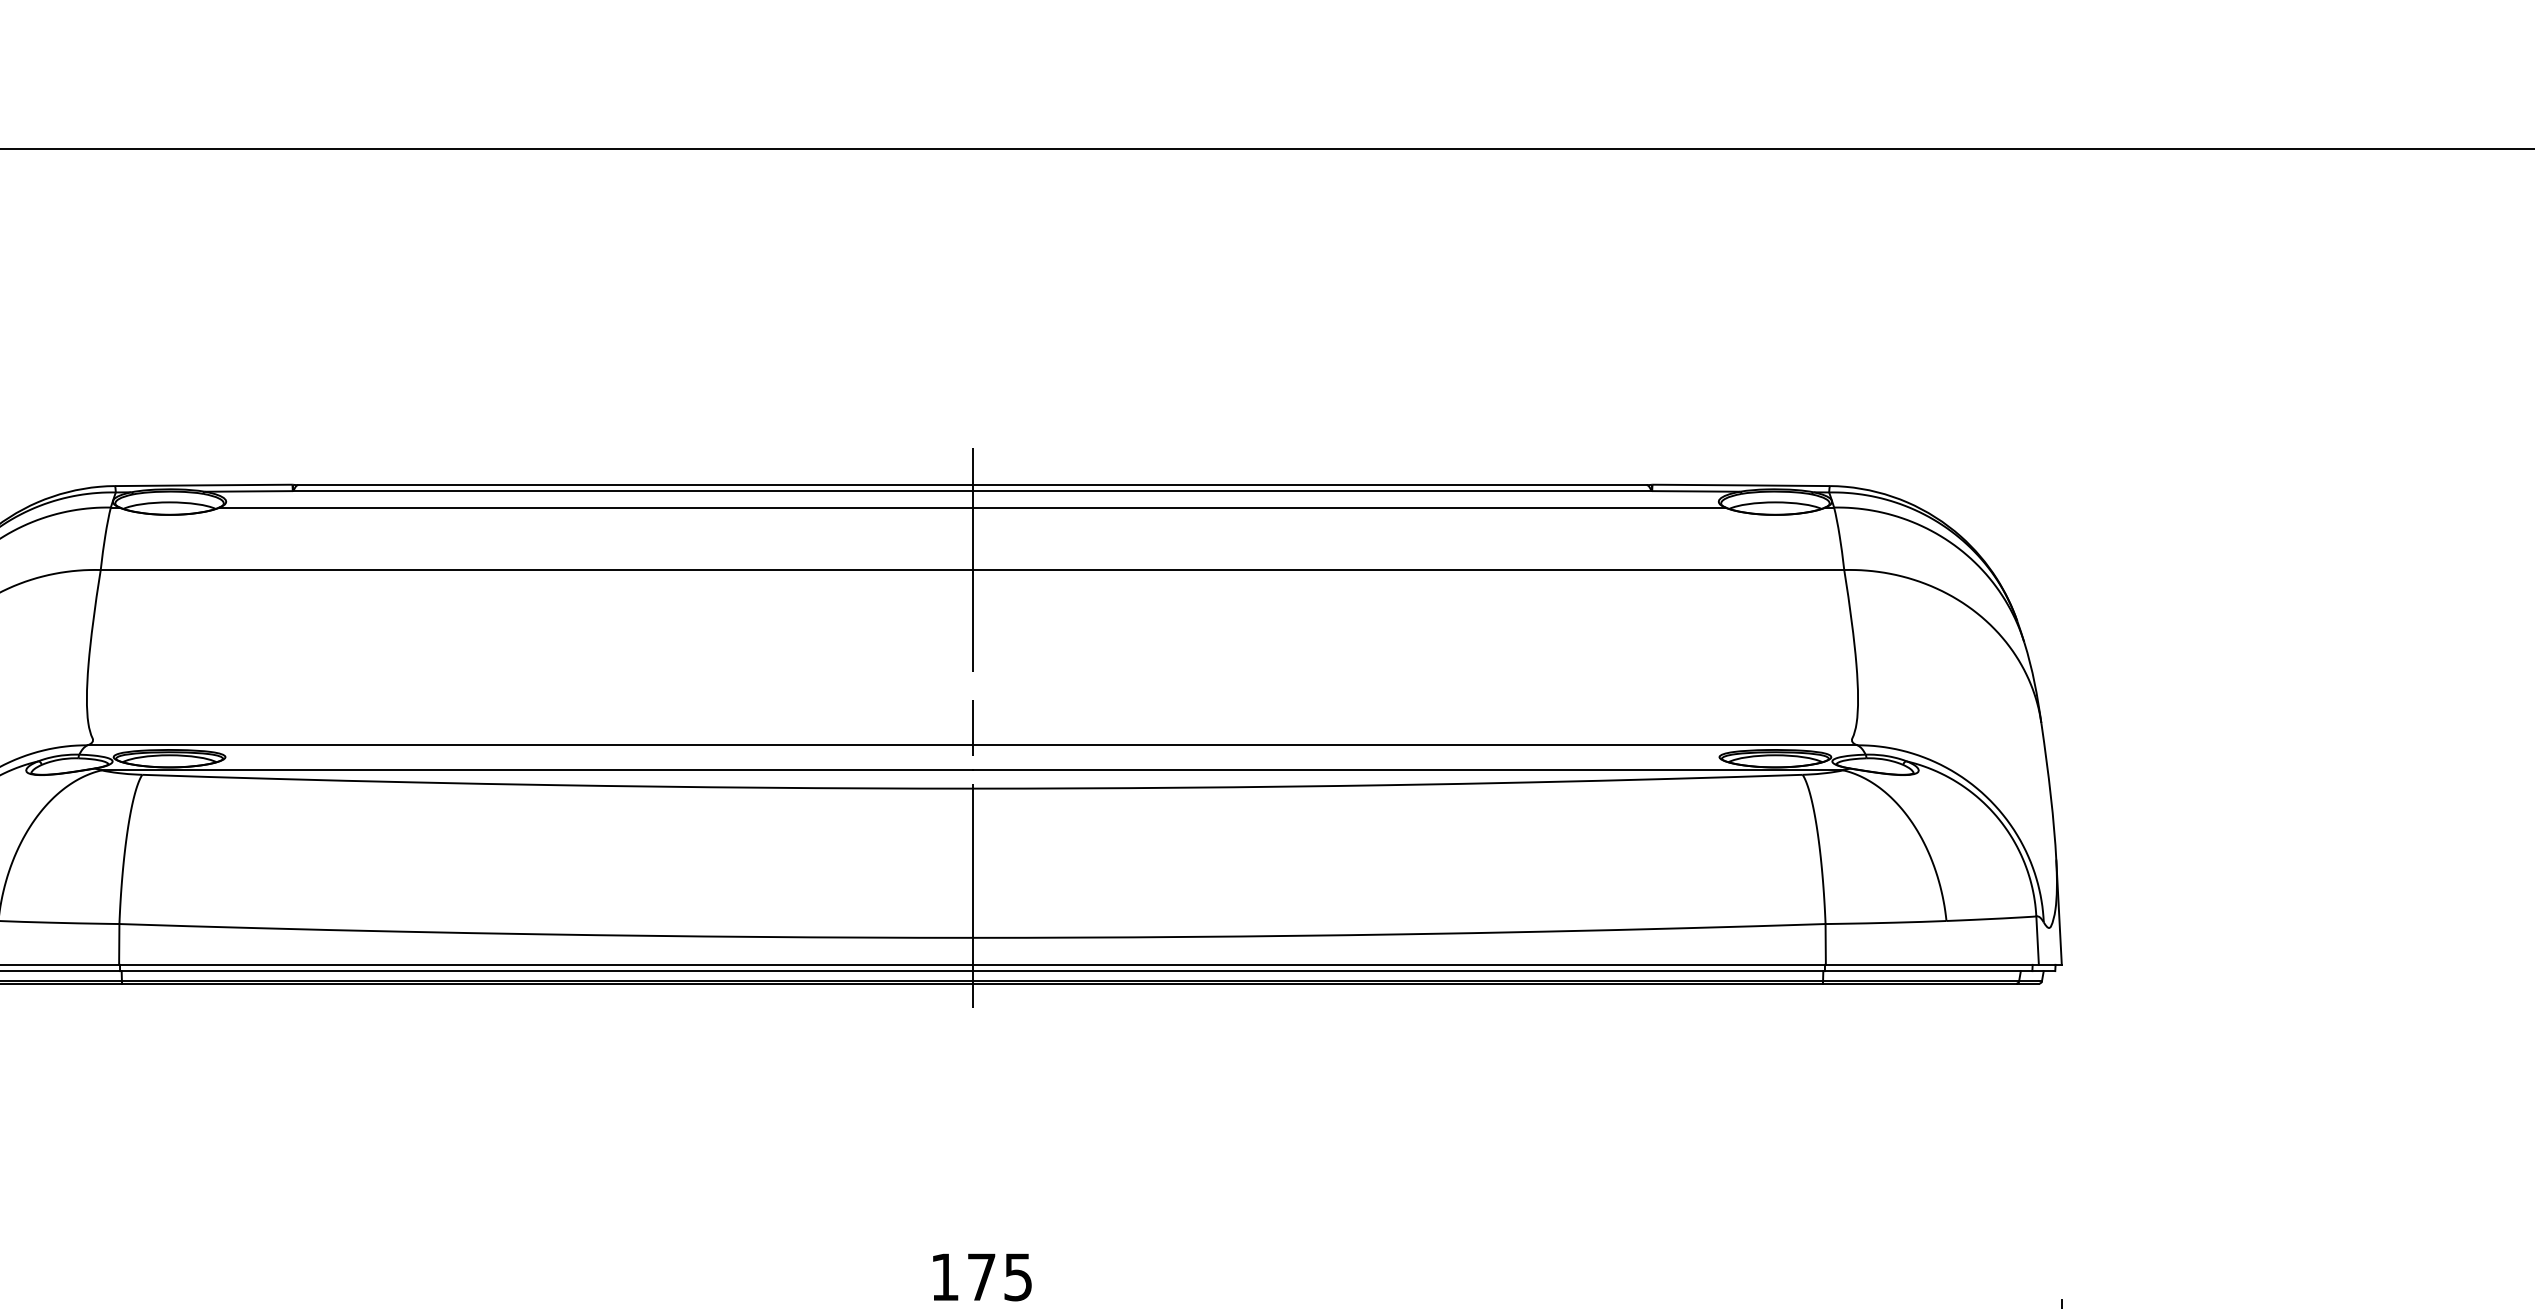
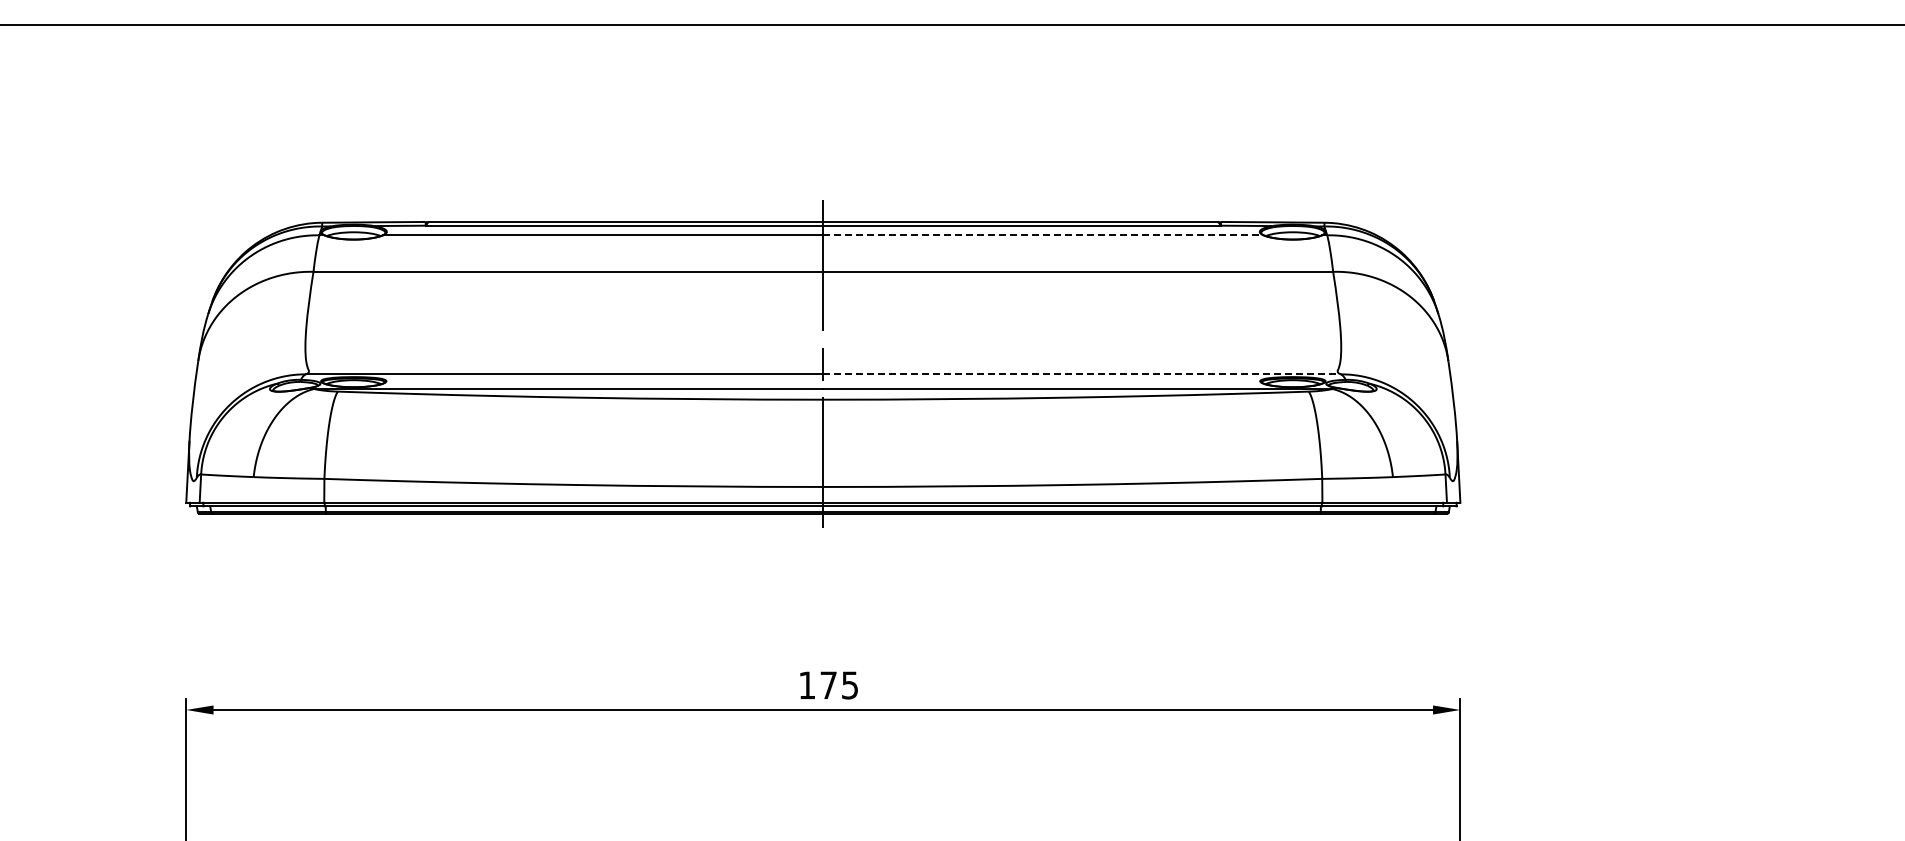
line: (1348, 507) -> (1043, 235), solid -> dashed
line: (1415, 745) -> (1082, 374), solid -> dashed

